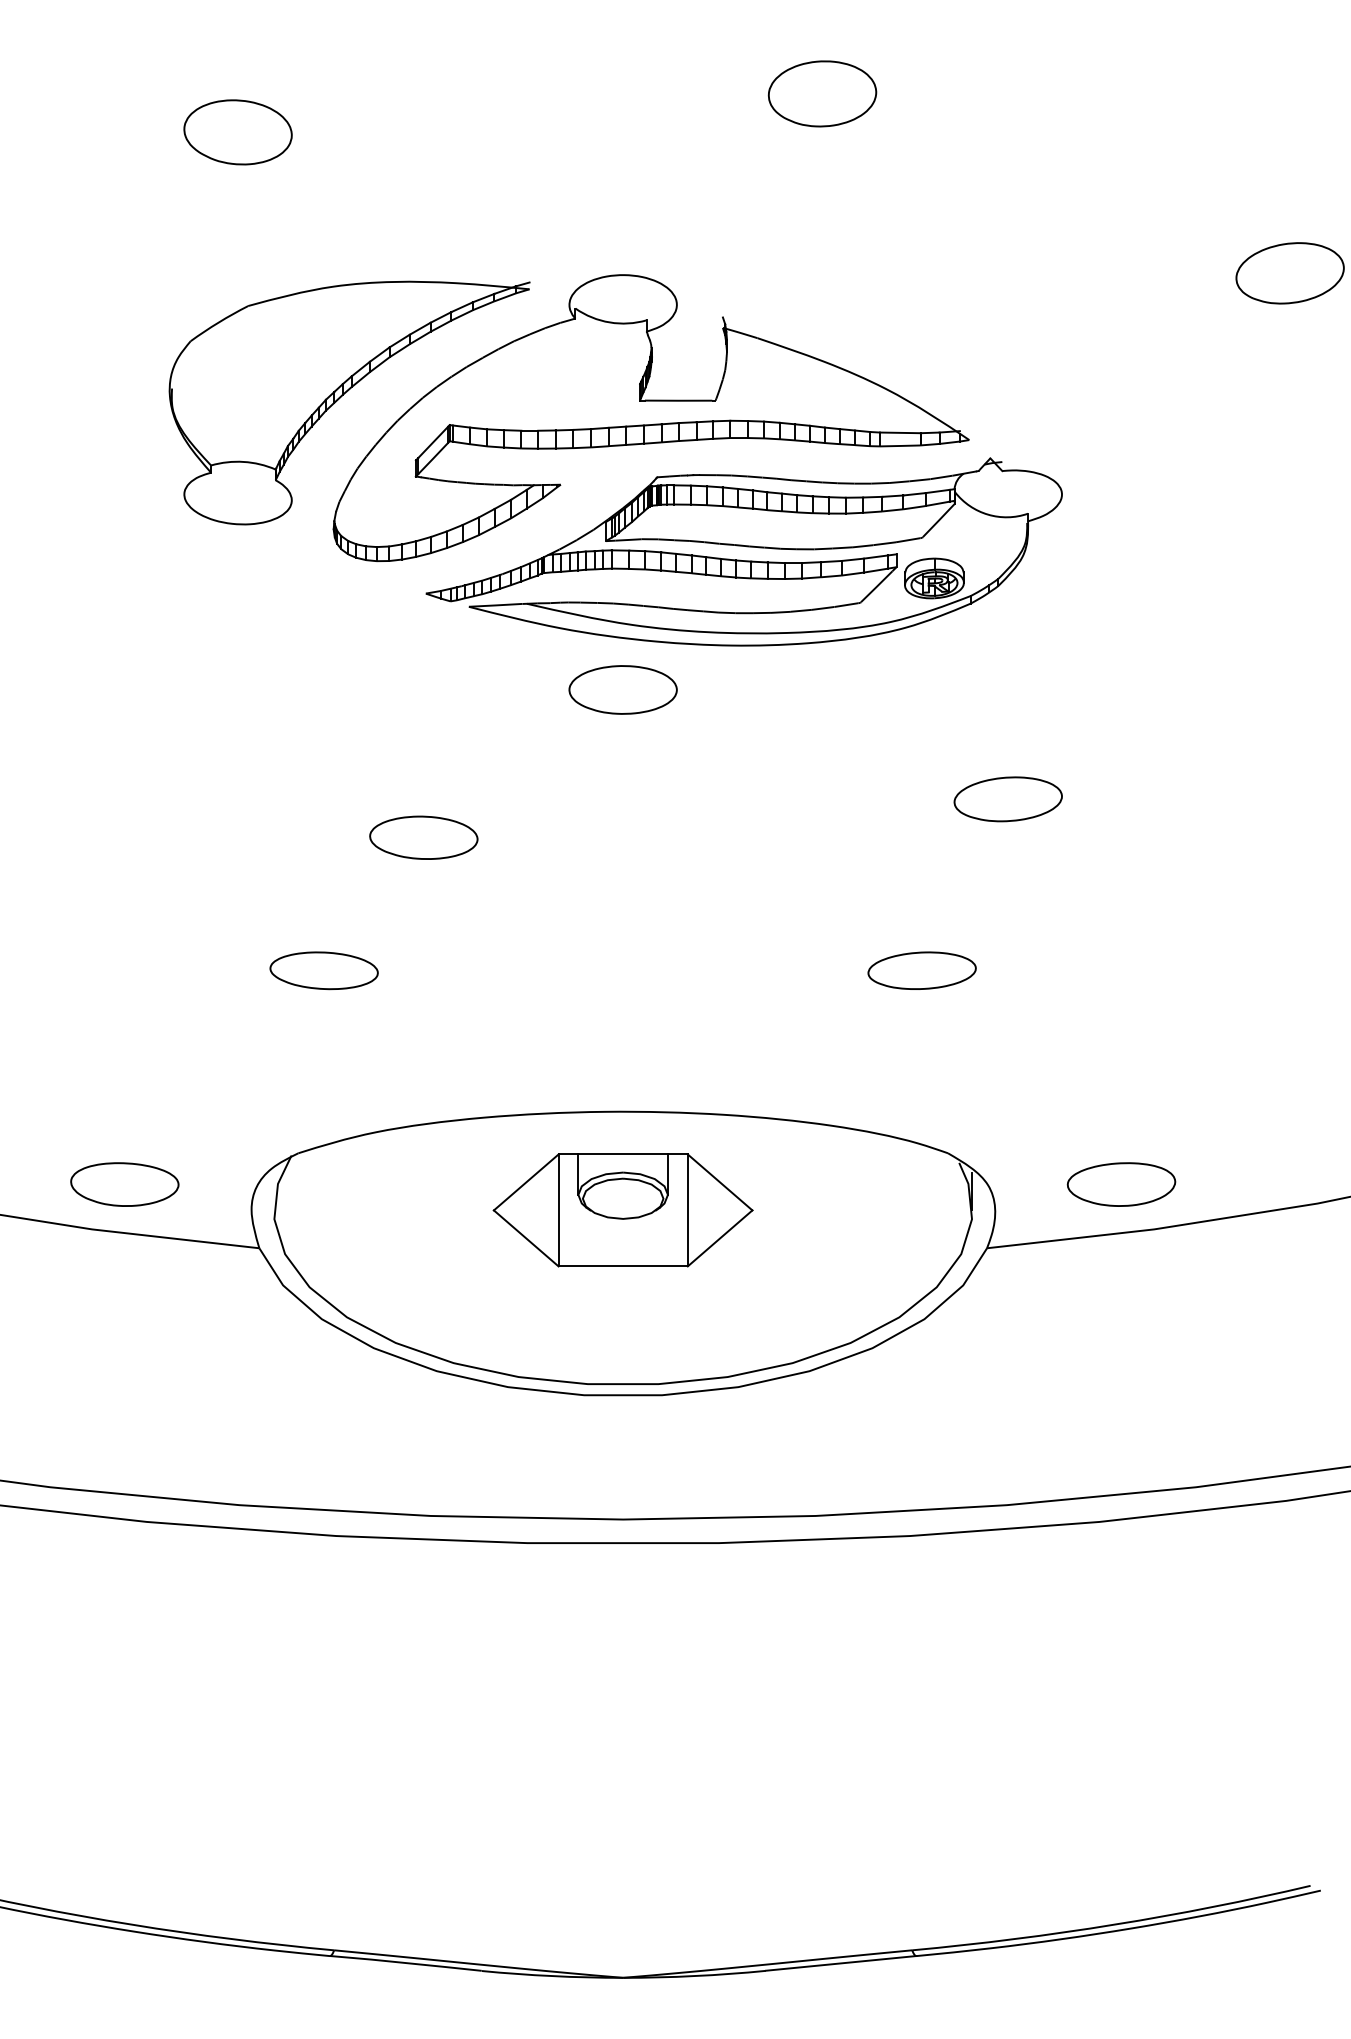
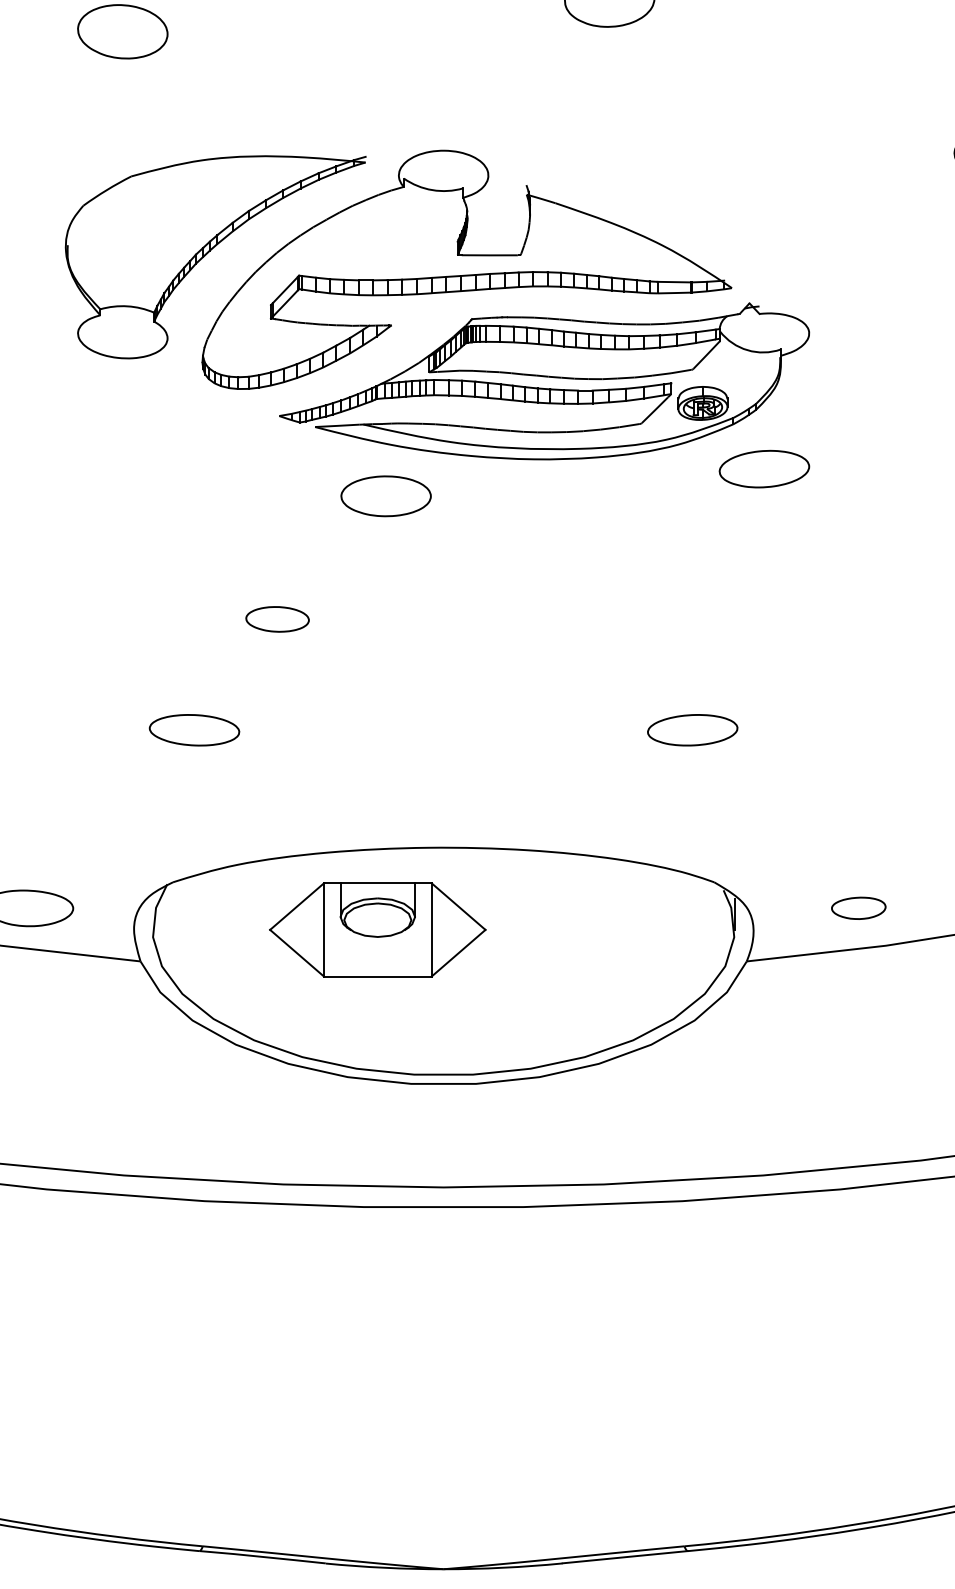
part: (622, 689) -> (385, 495), moved
part: (1007, 799) -> (763, 469), moved
part: (423, 837) -> (277, 619), size x0.7
part: (1121, 1184) -> (858, 908), size x0.6
part: (622, 1210) -> (377, 929), moved

